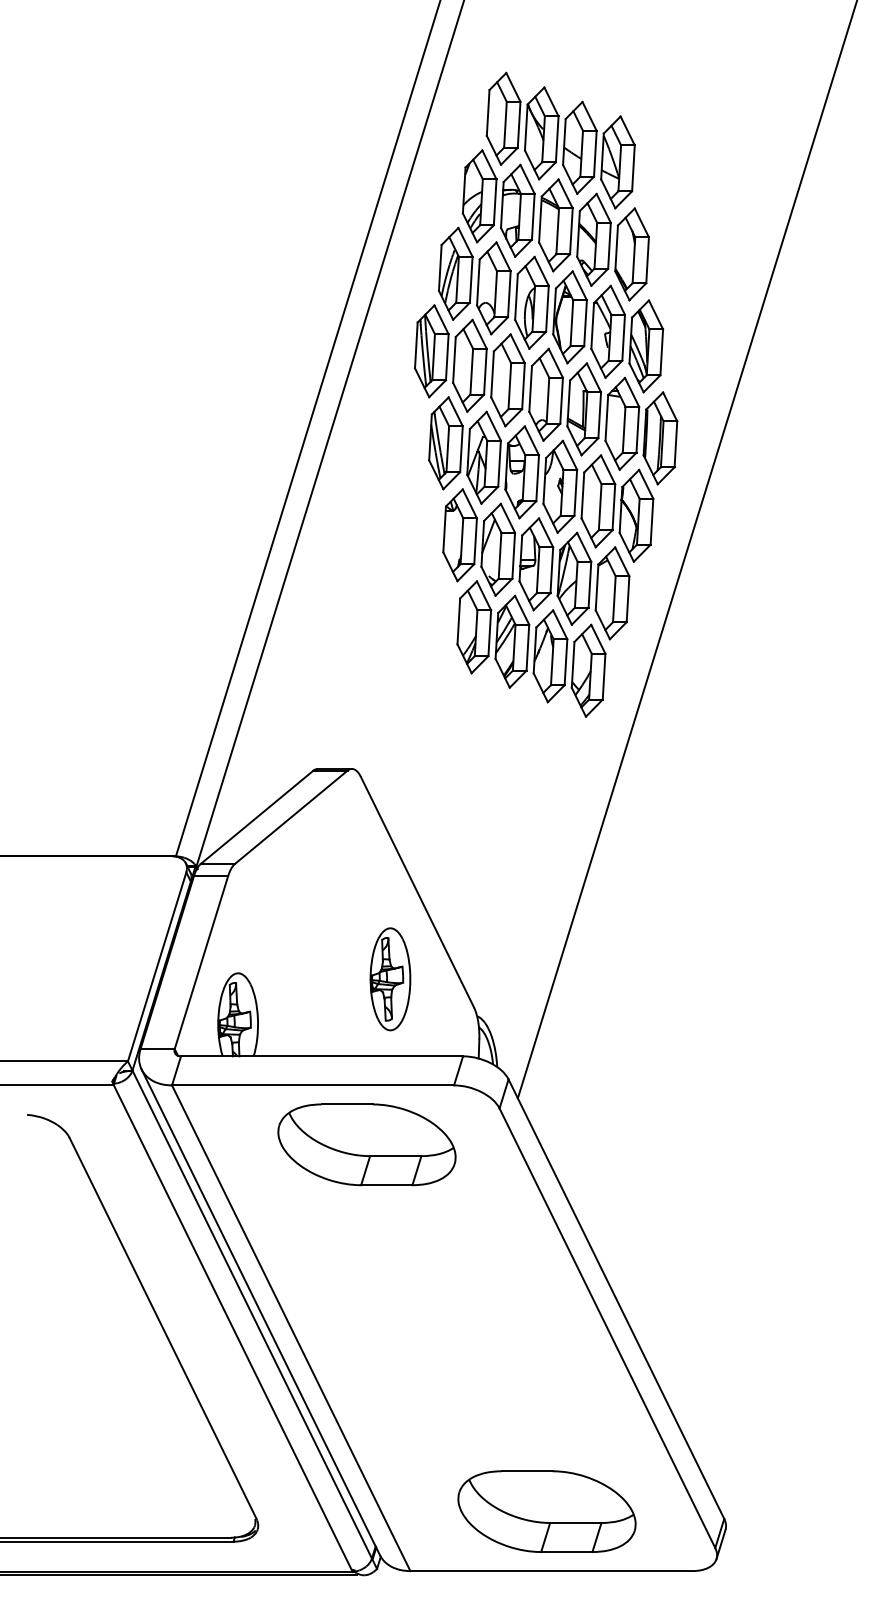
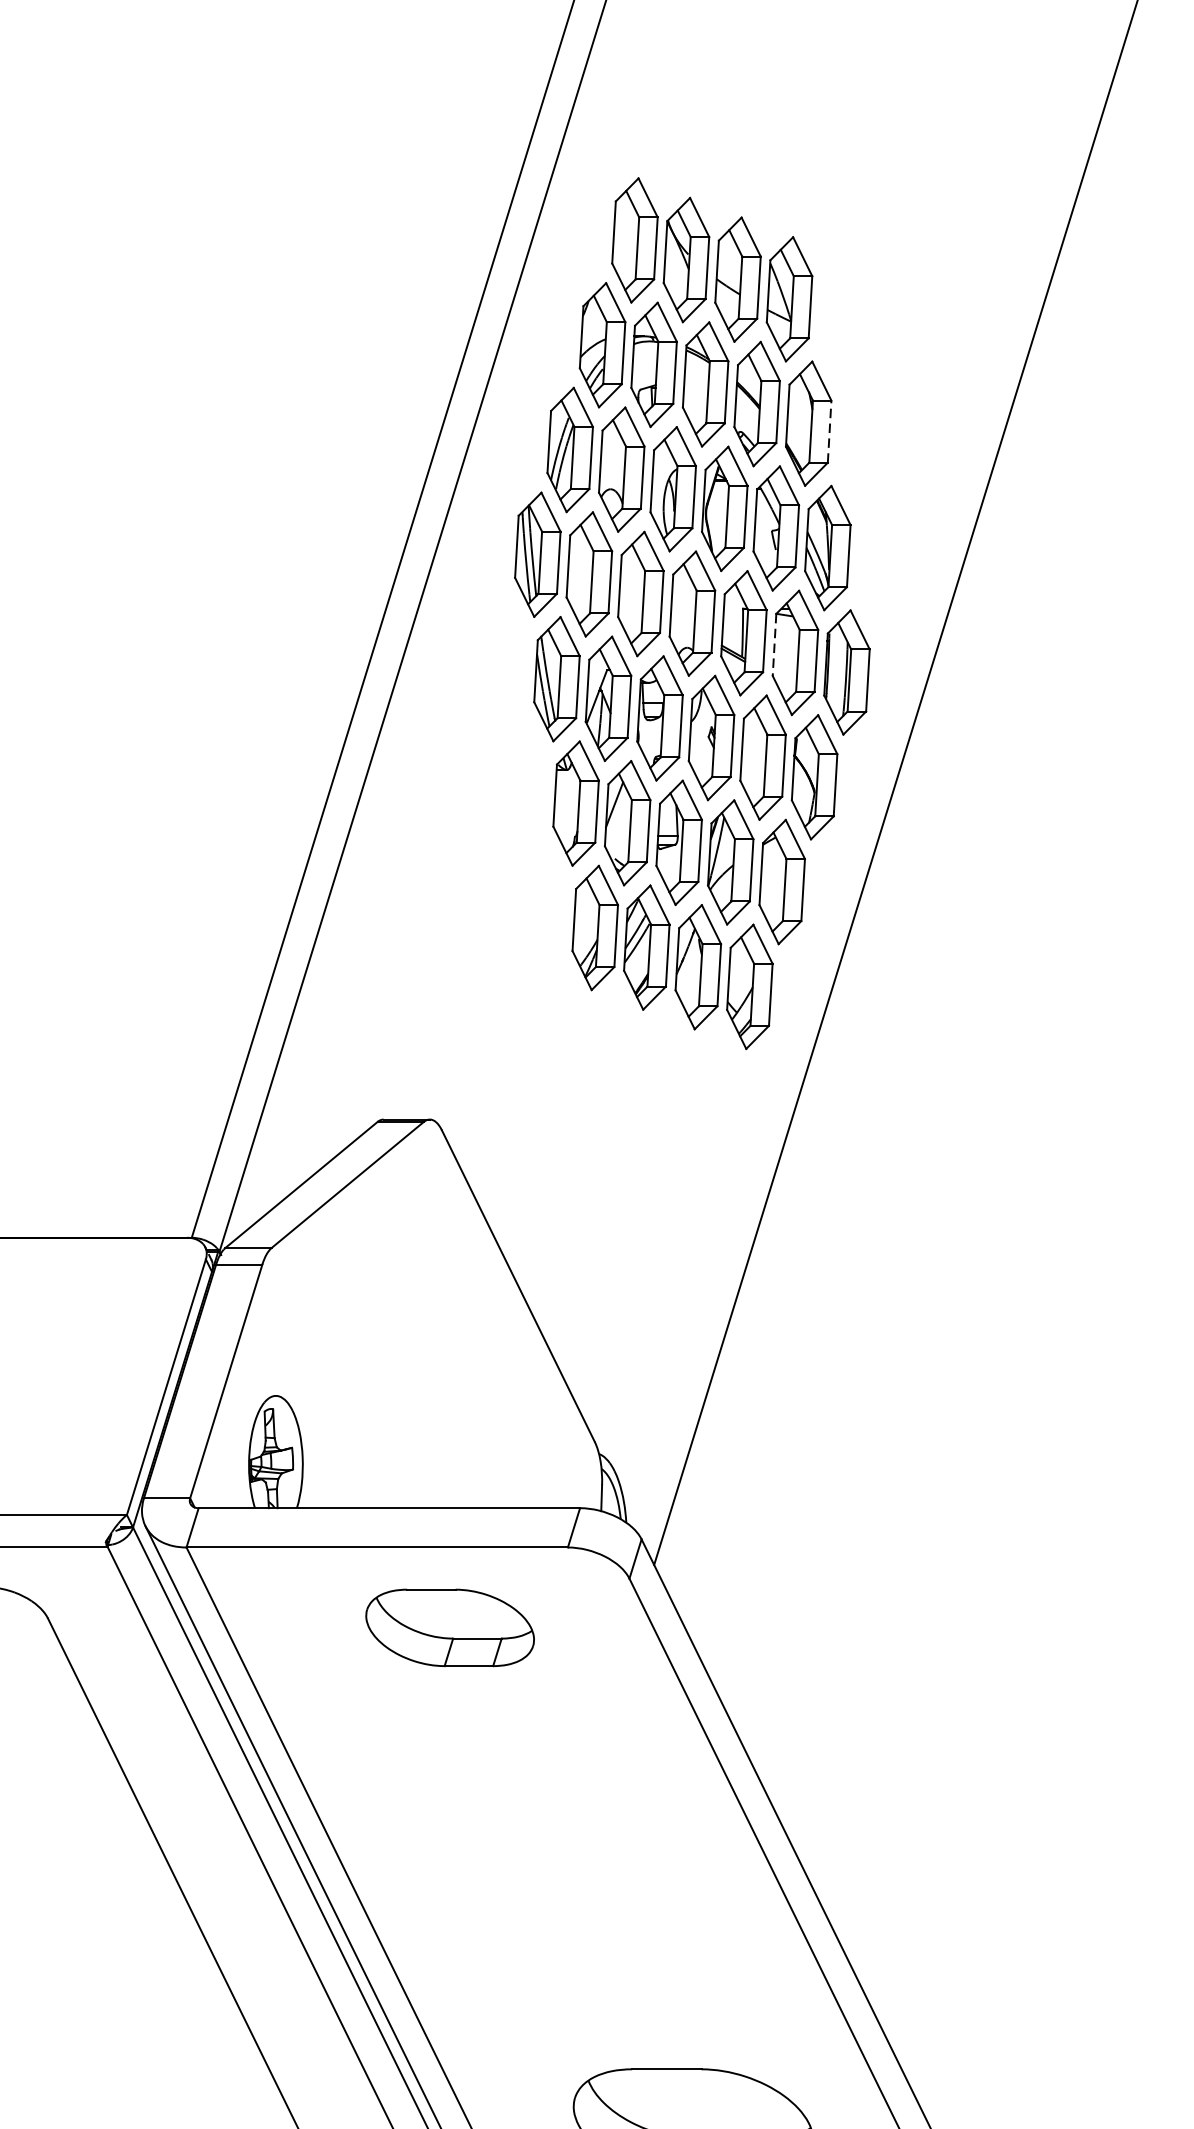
line: (647, 260) -> (829, 431), solid -> dashed
line: (606, 417) -> (774, 644), solid -> dashed
part: (390, 979) -> (481, 1404), removed
part: (366, 1144) -> (449, 1627), size x0.7

